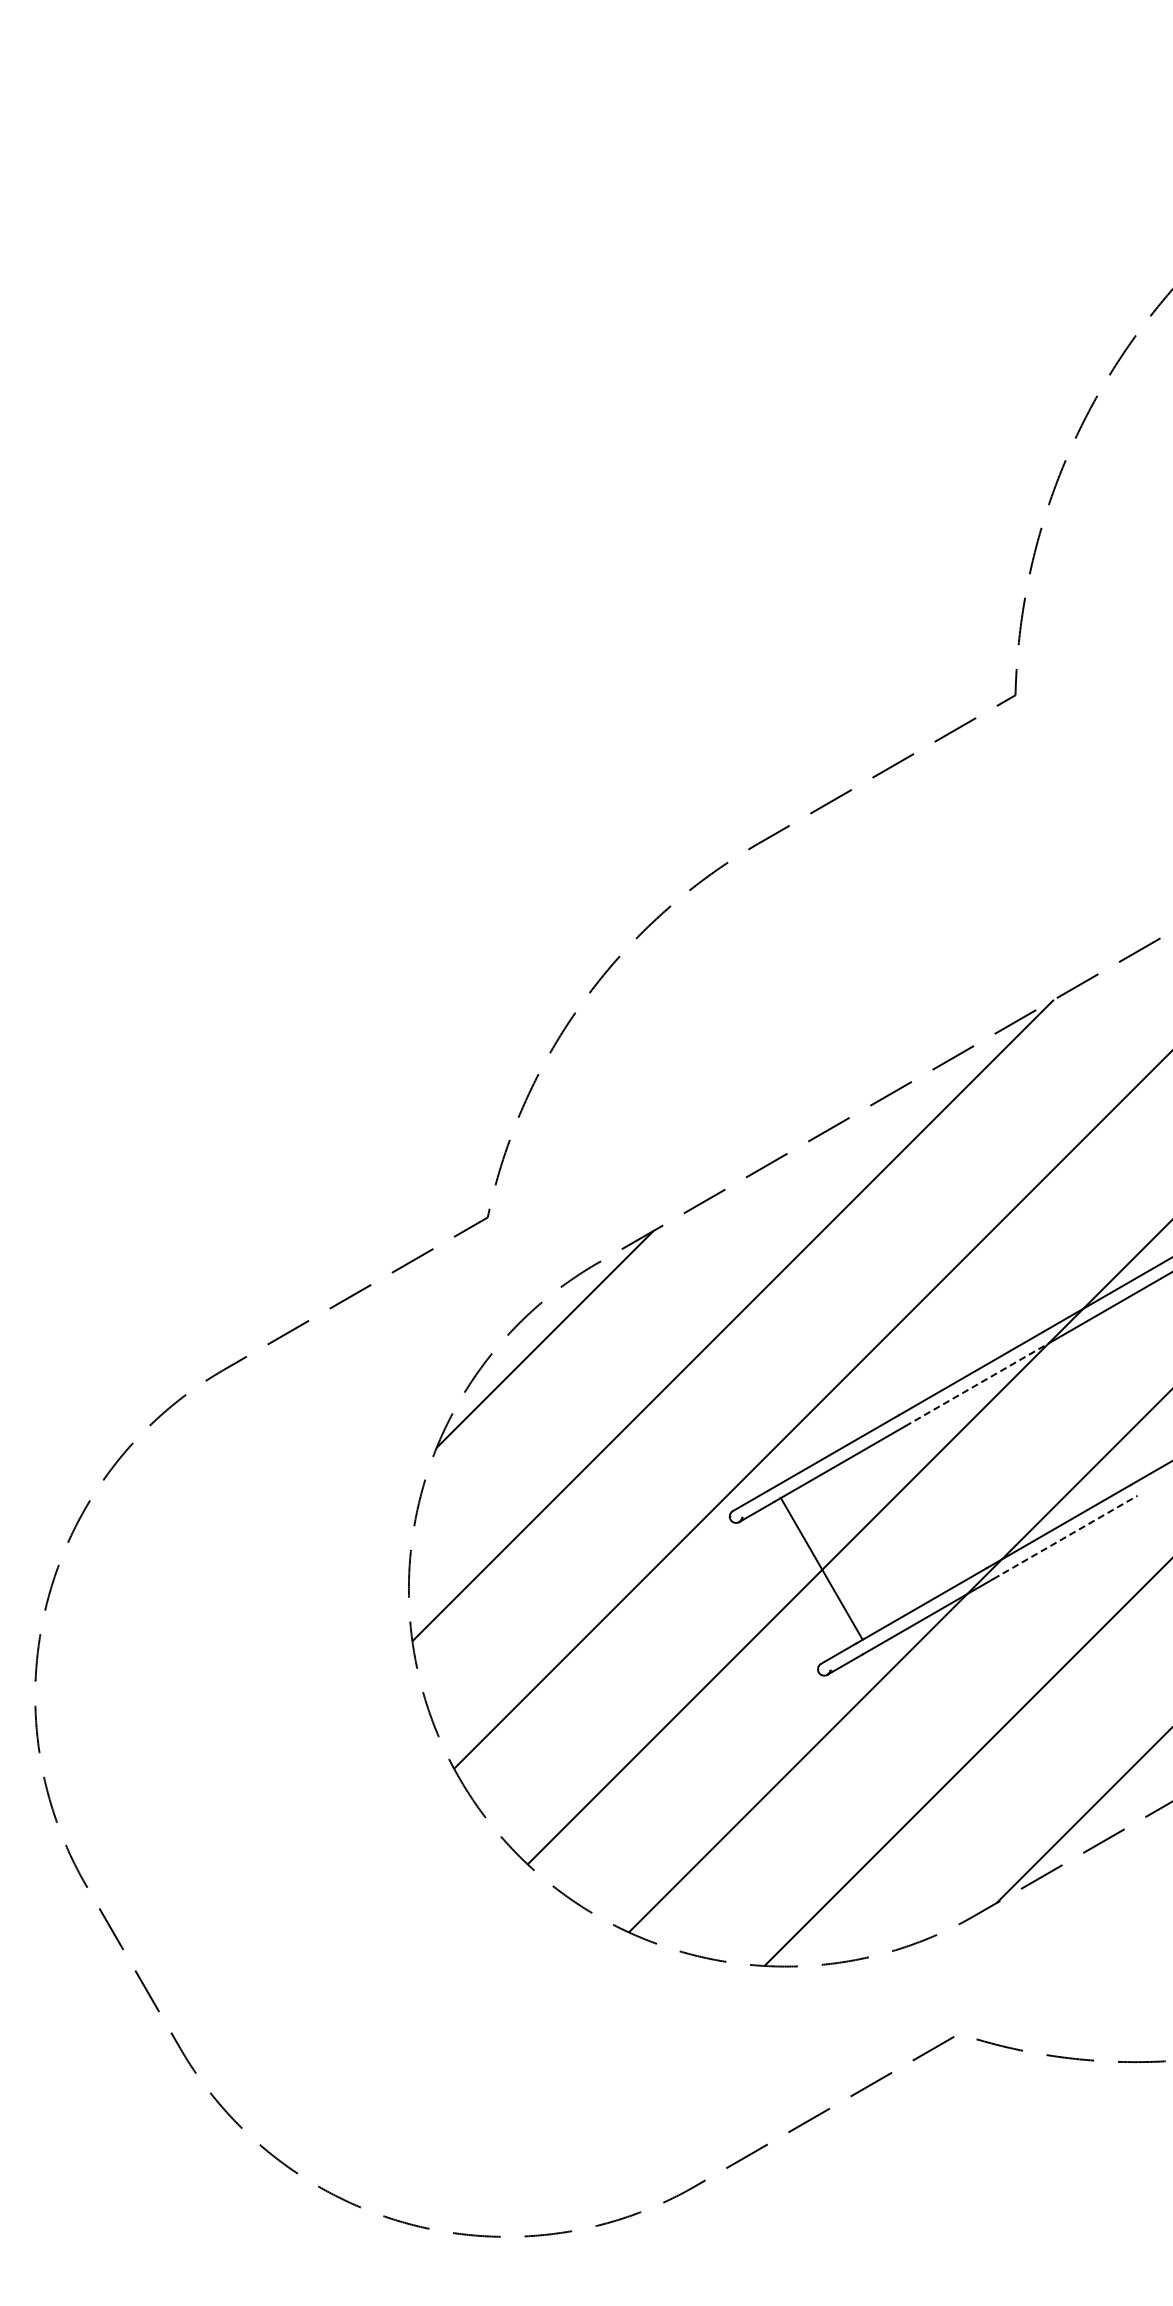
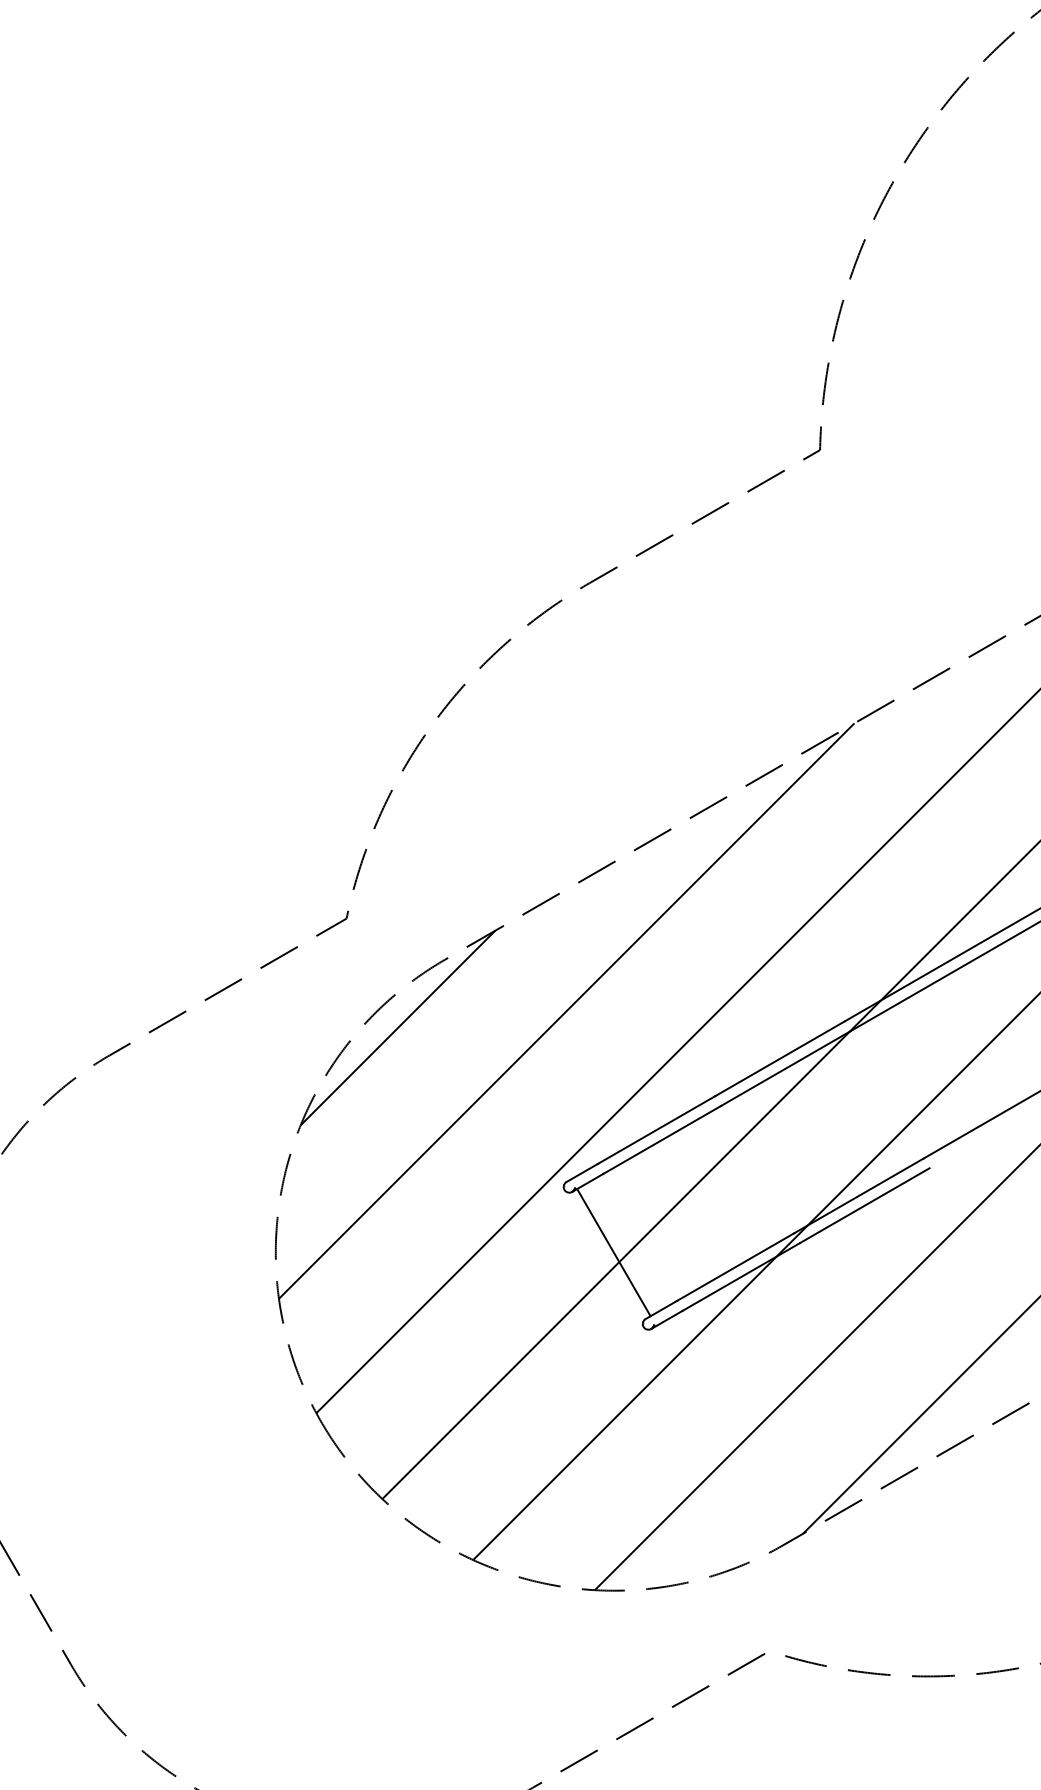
line: (977, 1384) -> (785, 1068), dashed -> solid
line: (1065, 1537) -> (864, 1205), dashed -> solid
line: (821, 1568) -> (613, 1252), moved

